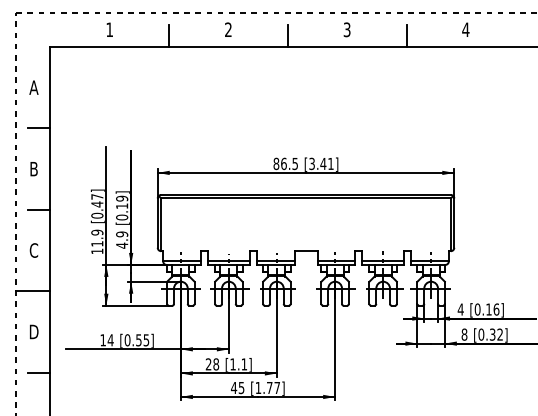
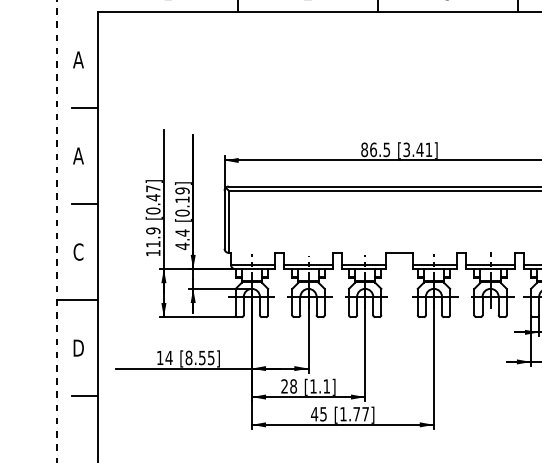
text: (33, 169) -> (77, 156), B -> A
text: (122, 234) -> (182, 233), 4.9 -> 4.4
text: (127, 340) -> (188, 358), [0.55] -> [8.55]

